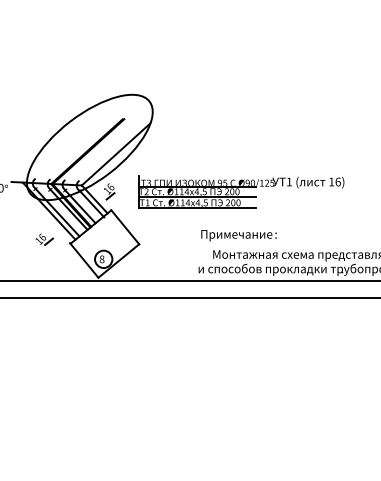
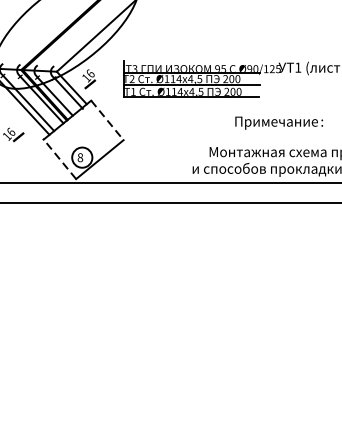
line: (125, 227) -> (107, 120), solid -> dashed
text: (238, 235) -> (278, 122), moved
line: (83, 260) -> (58, 159), solid -> dashed

